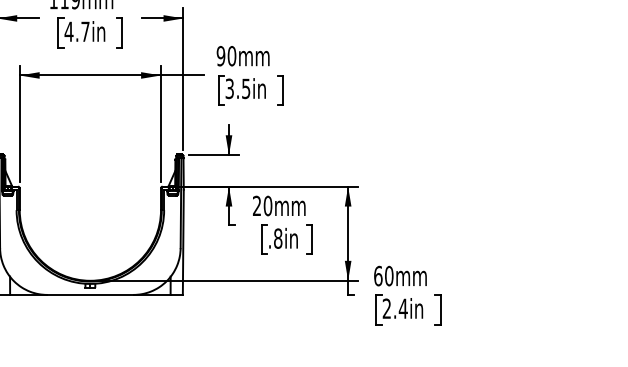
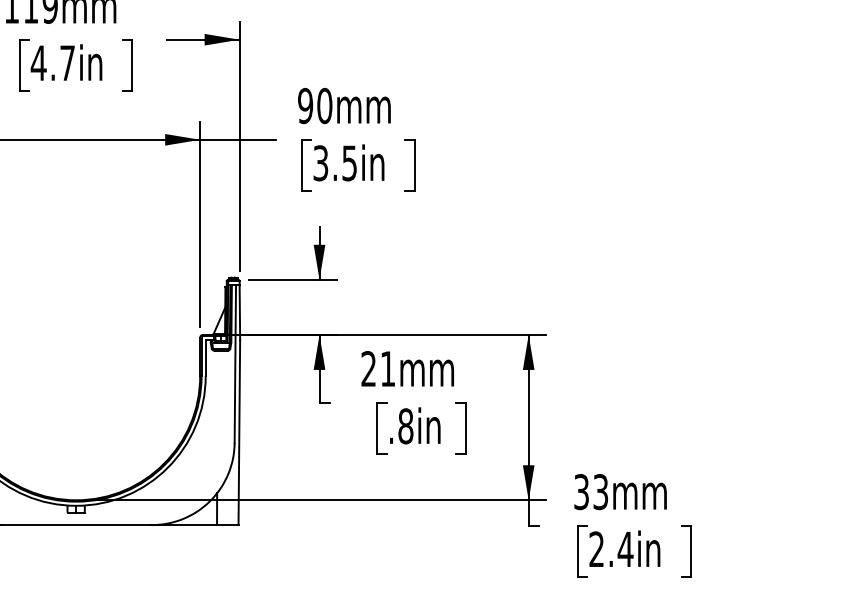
text: (267, 205) -> (387, 368), 20mm -> 21mm
text: (383, 275) -> (590, 490), 60mm -> 33mm

